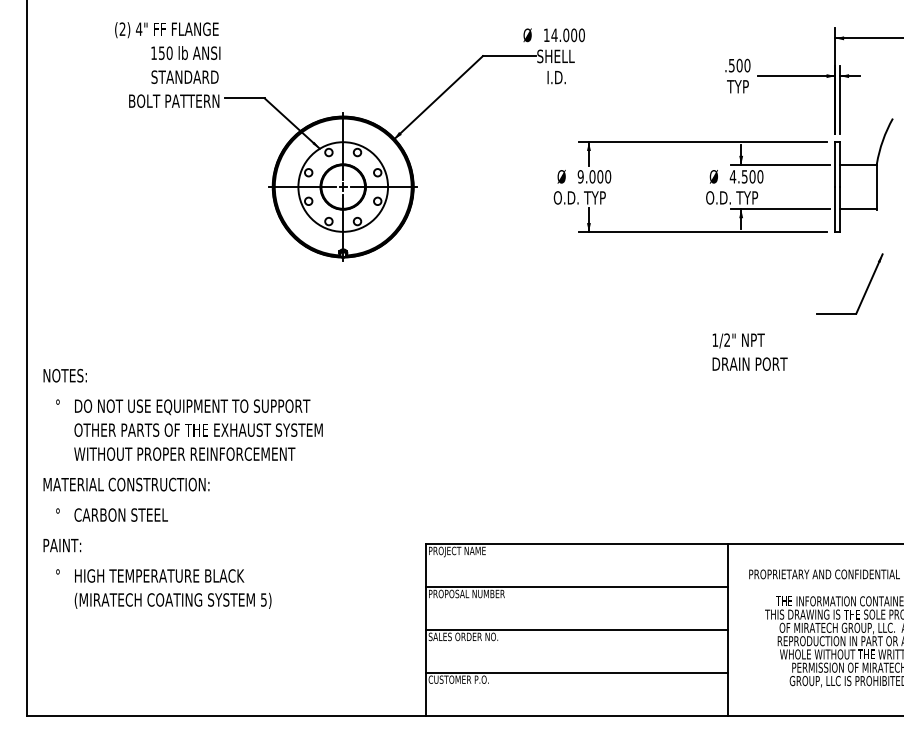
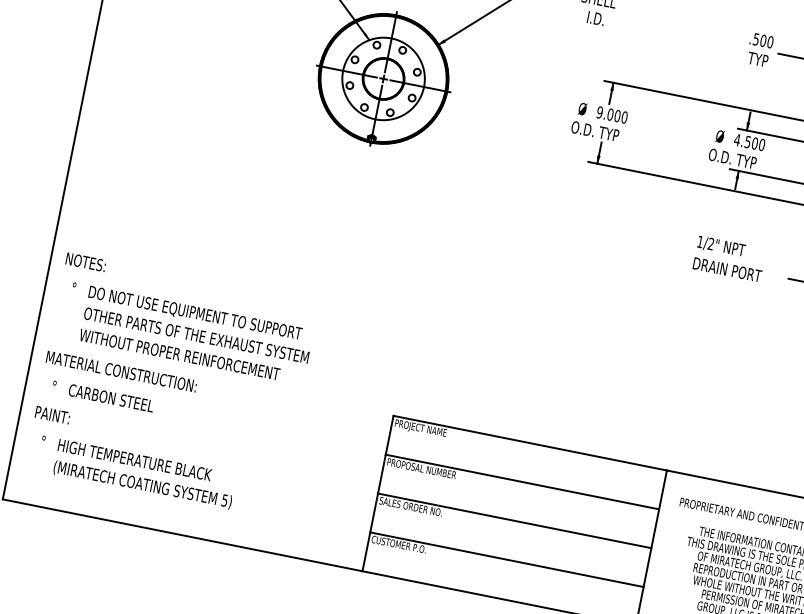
text: (749, 351) -> (729, 258), moved
text: (182, 488) -> (171, 385), moved

